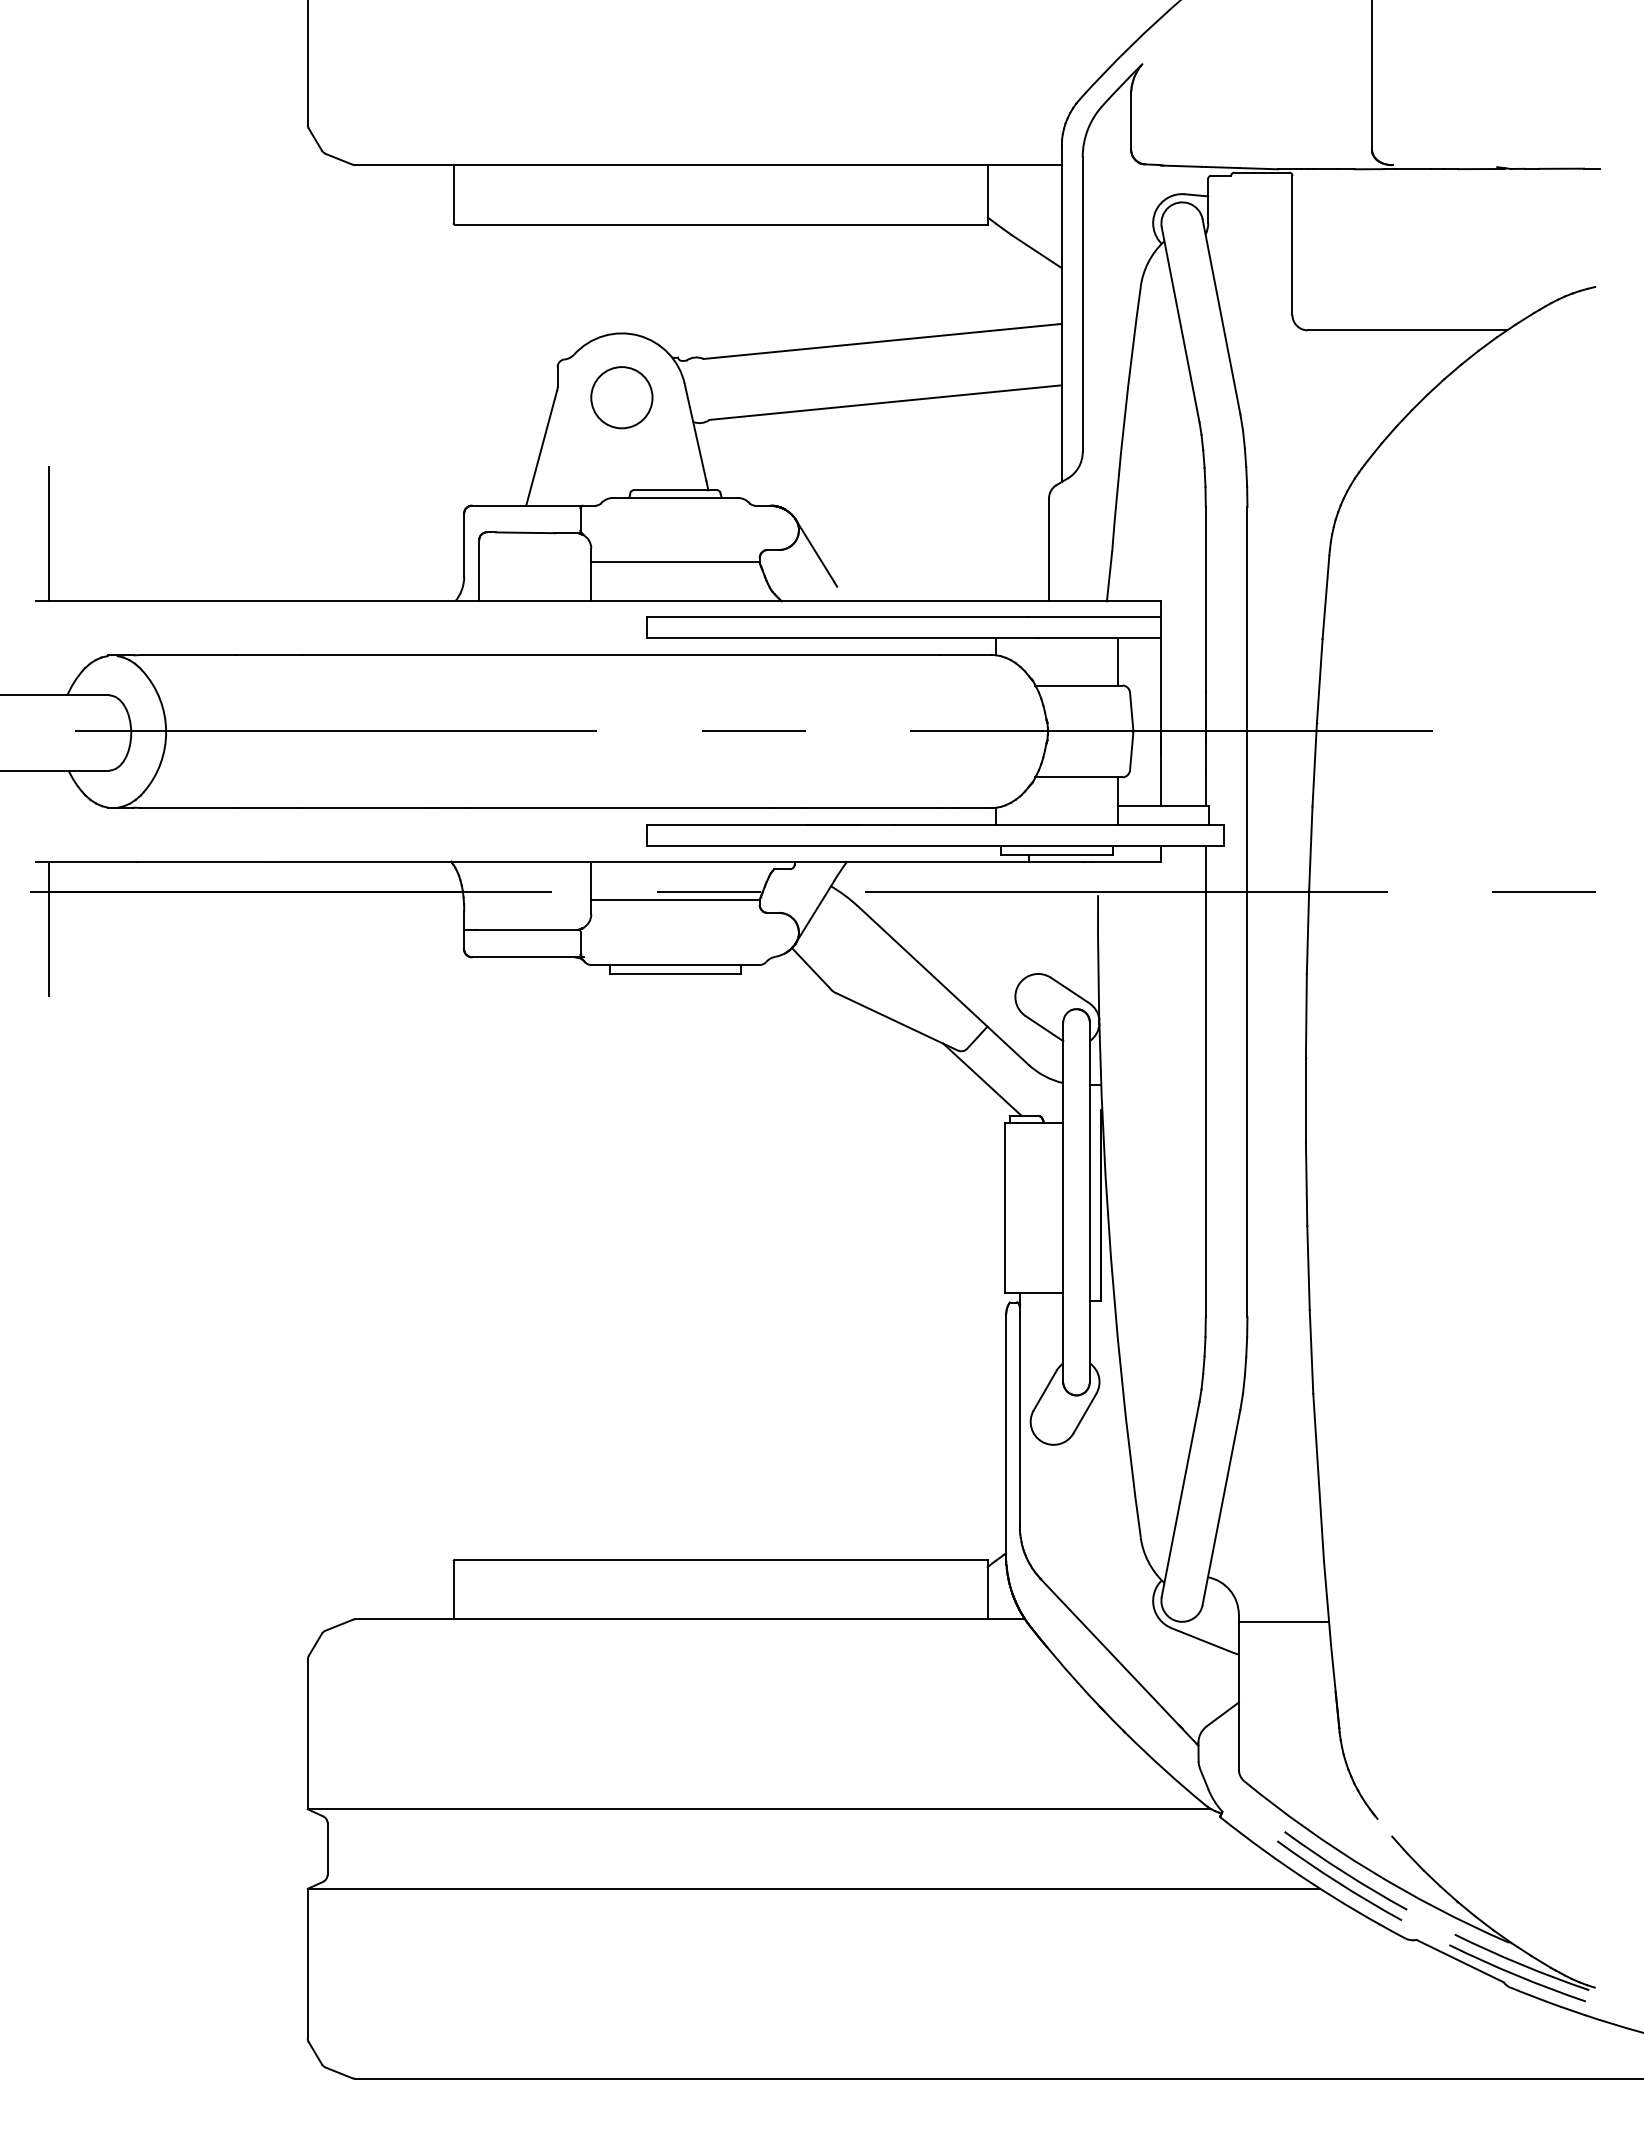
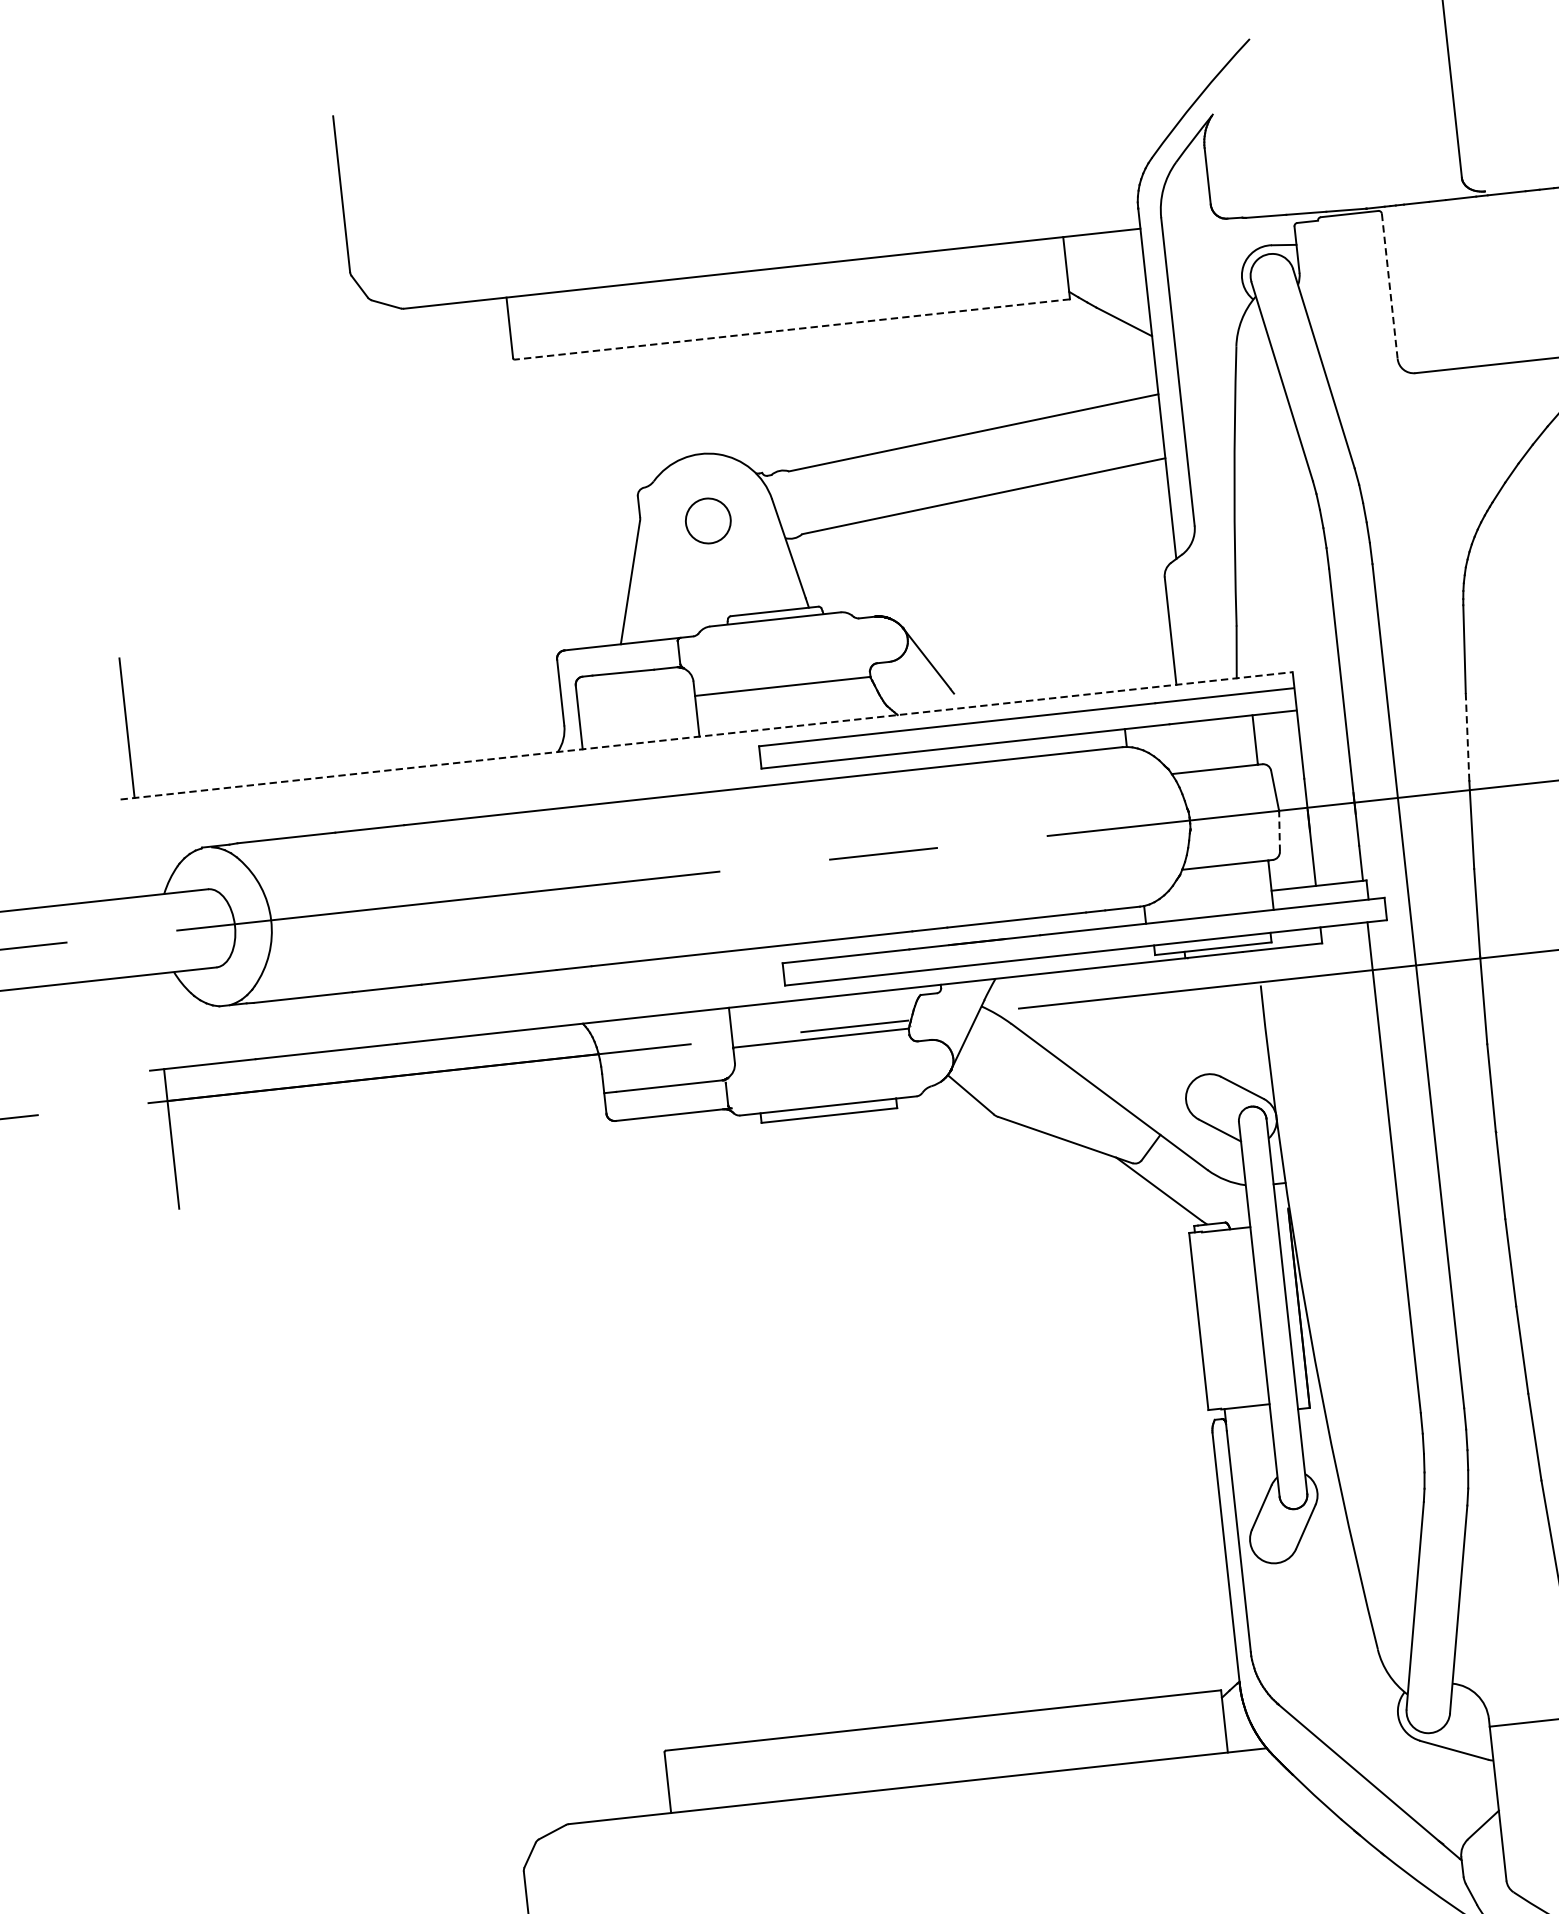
line: (720, 224) -> (791, 329), solid -> dashed
line: (1292, 245) -> (1389, 286), solid -> dashed
circle: (621, 397) -> (707, 520), size x0.7
line: (598, 601) -> (707, 735), solid -> dashed
line: (1319, 680) -> (1467, 736), solid -> dashed
line: (1131, 750) -> (1279, 830), solid -> dashed

